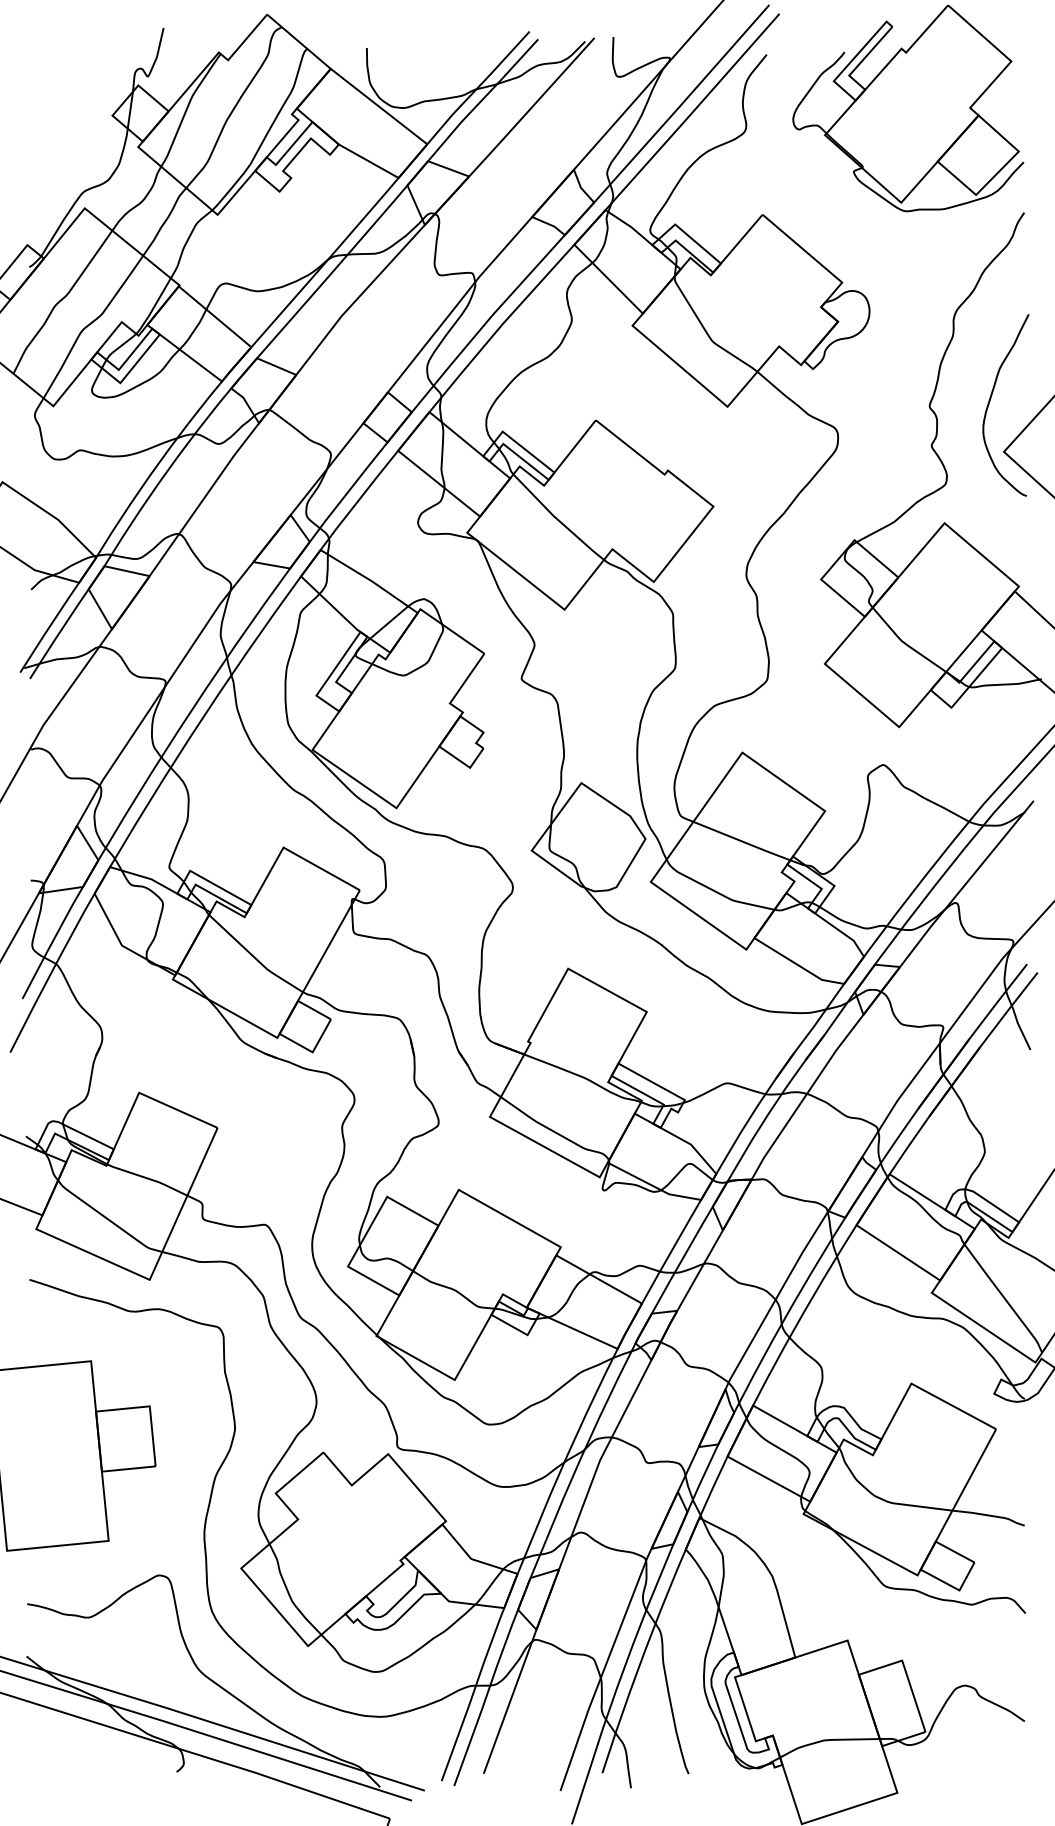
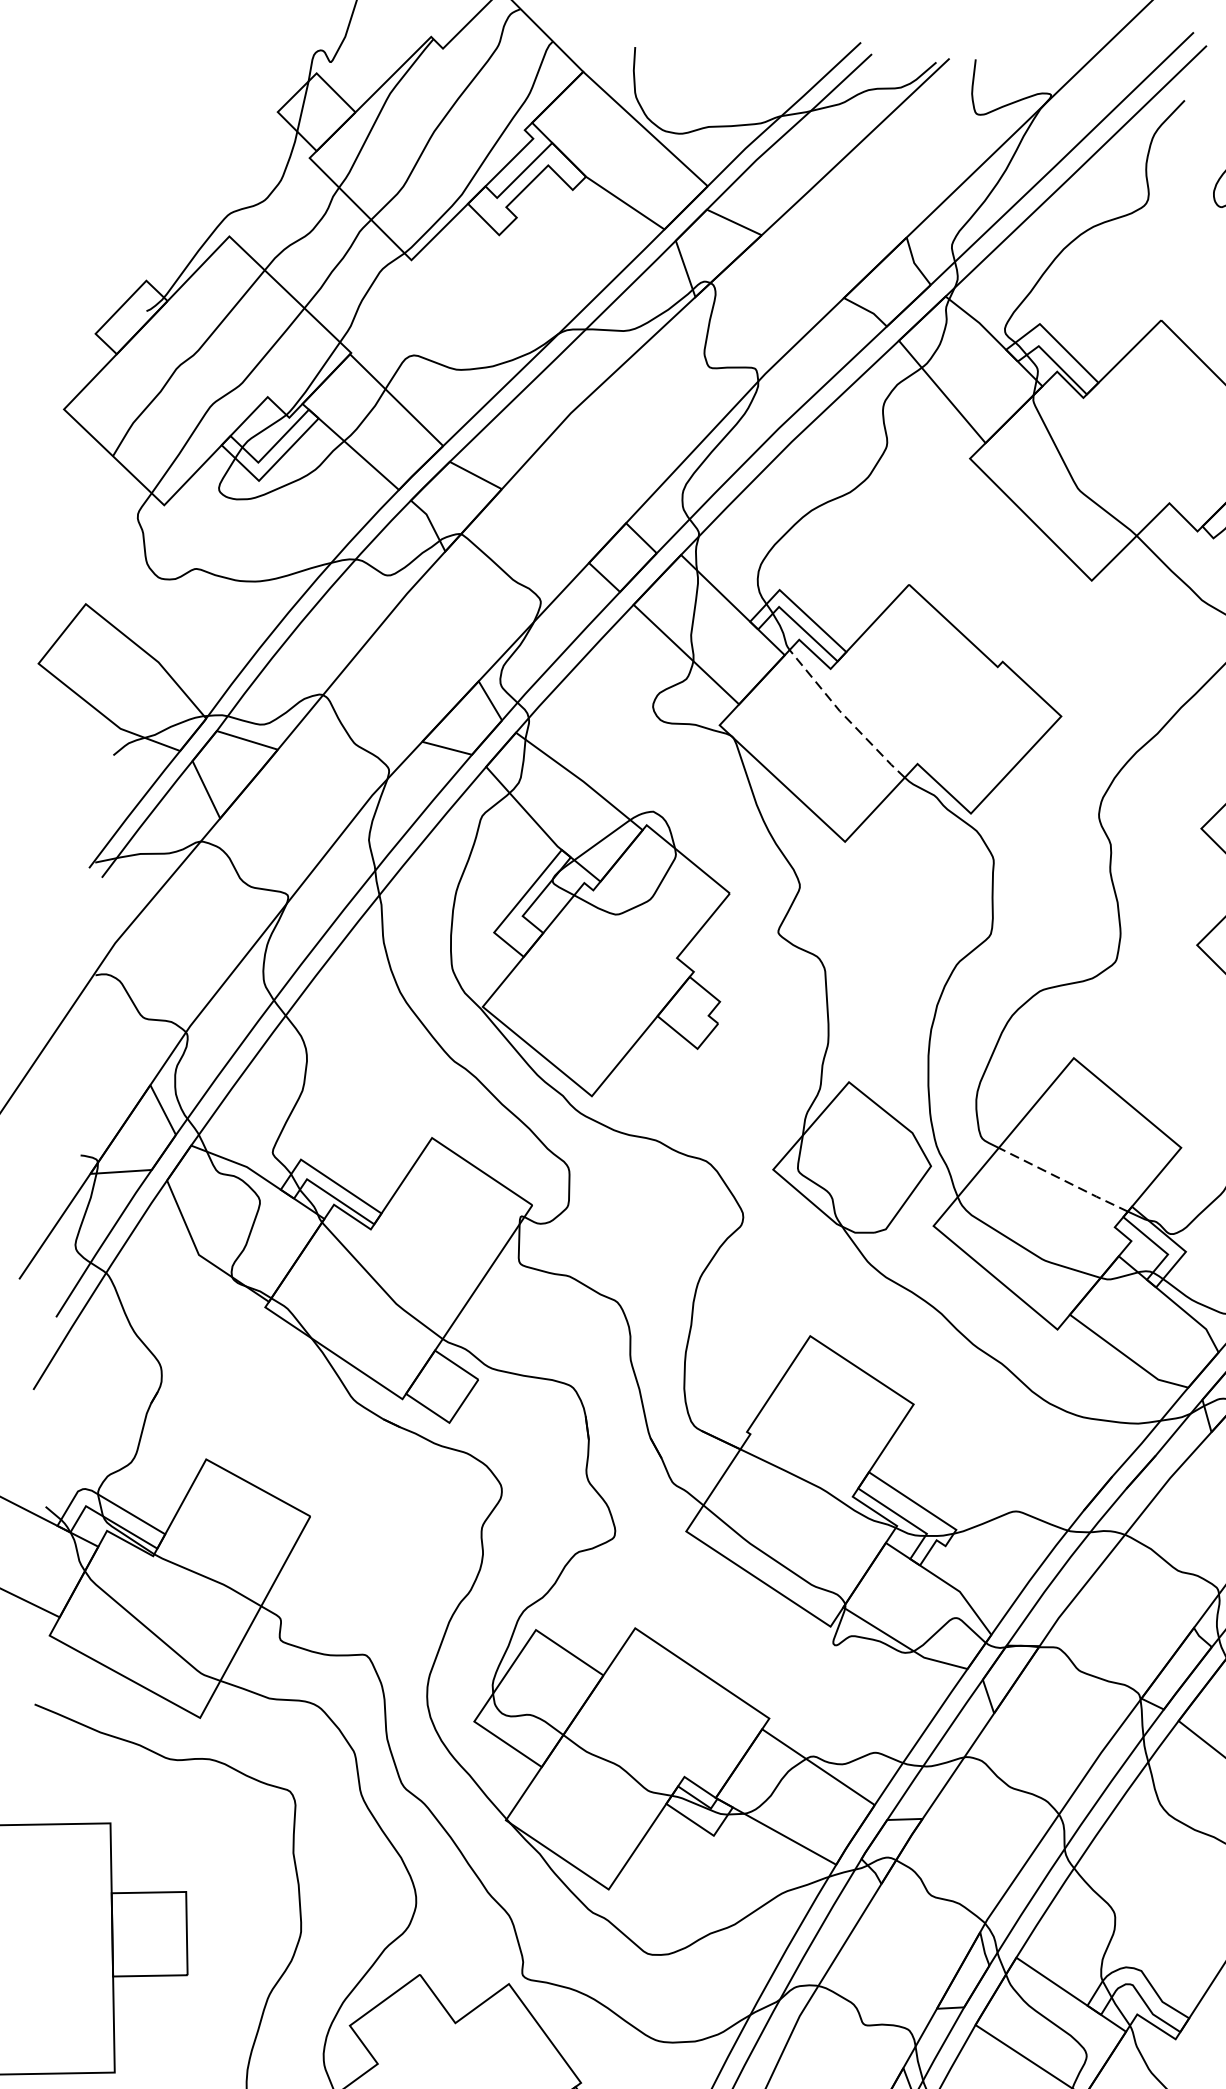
line: (556, 518) -> (844, 715), solid -> dashed
line: (741, 841) -> (1062, 1180), solid -> dashed

